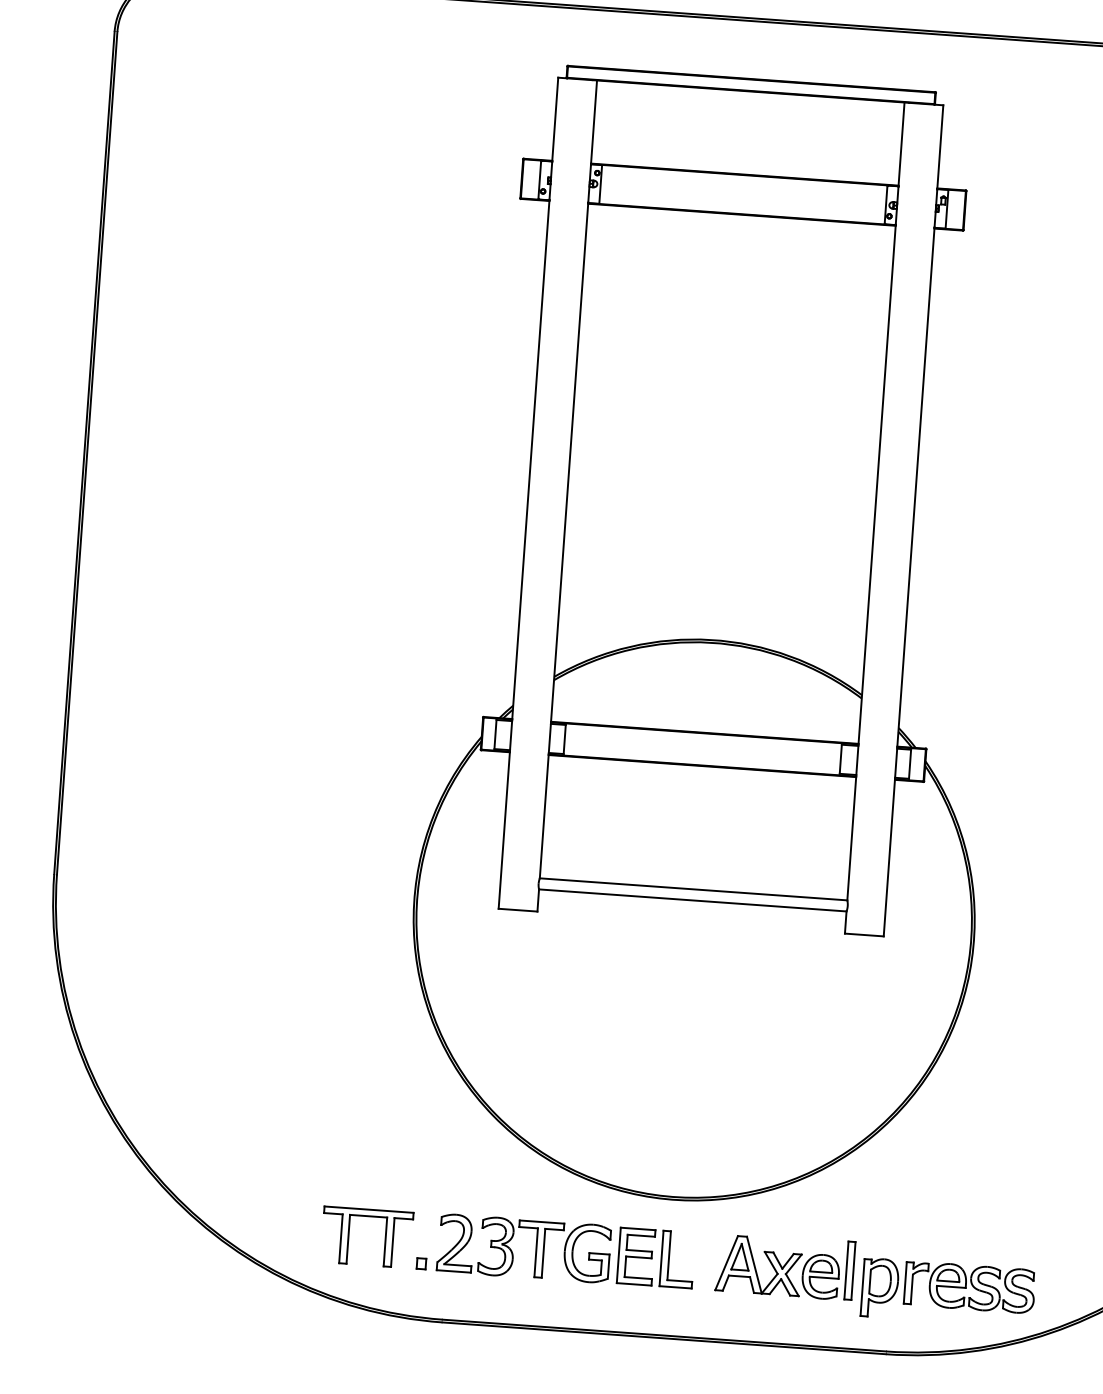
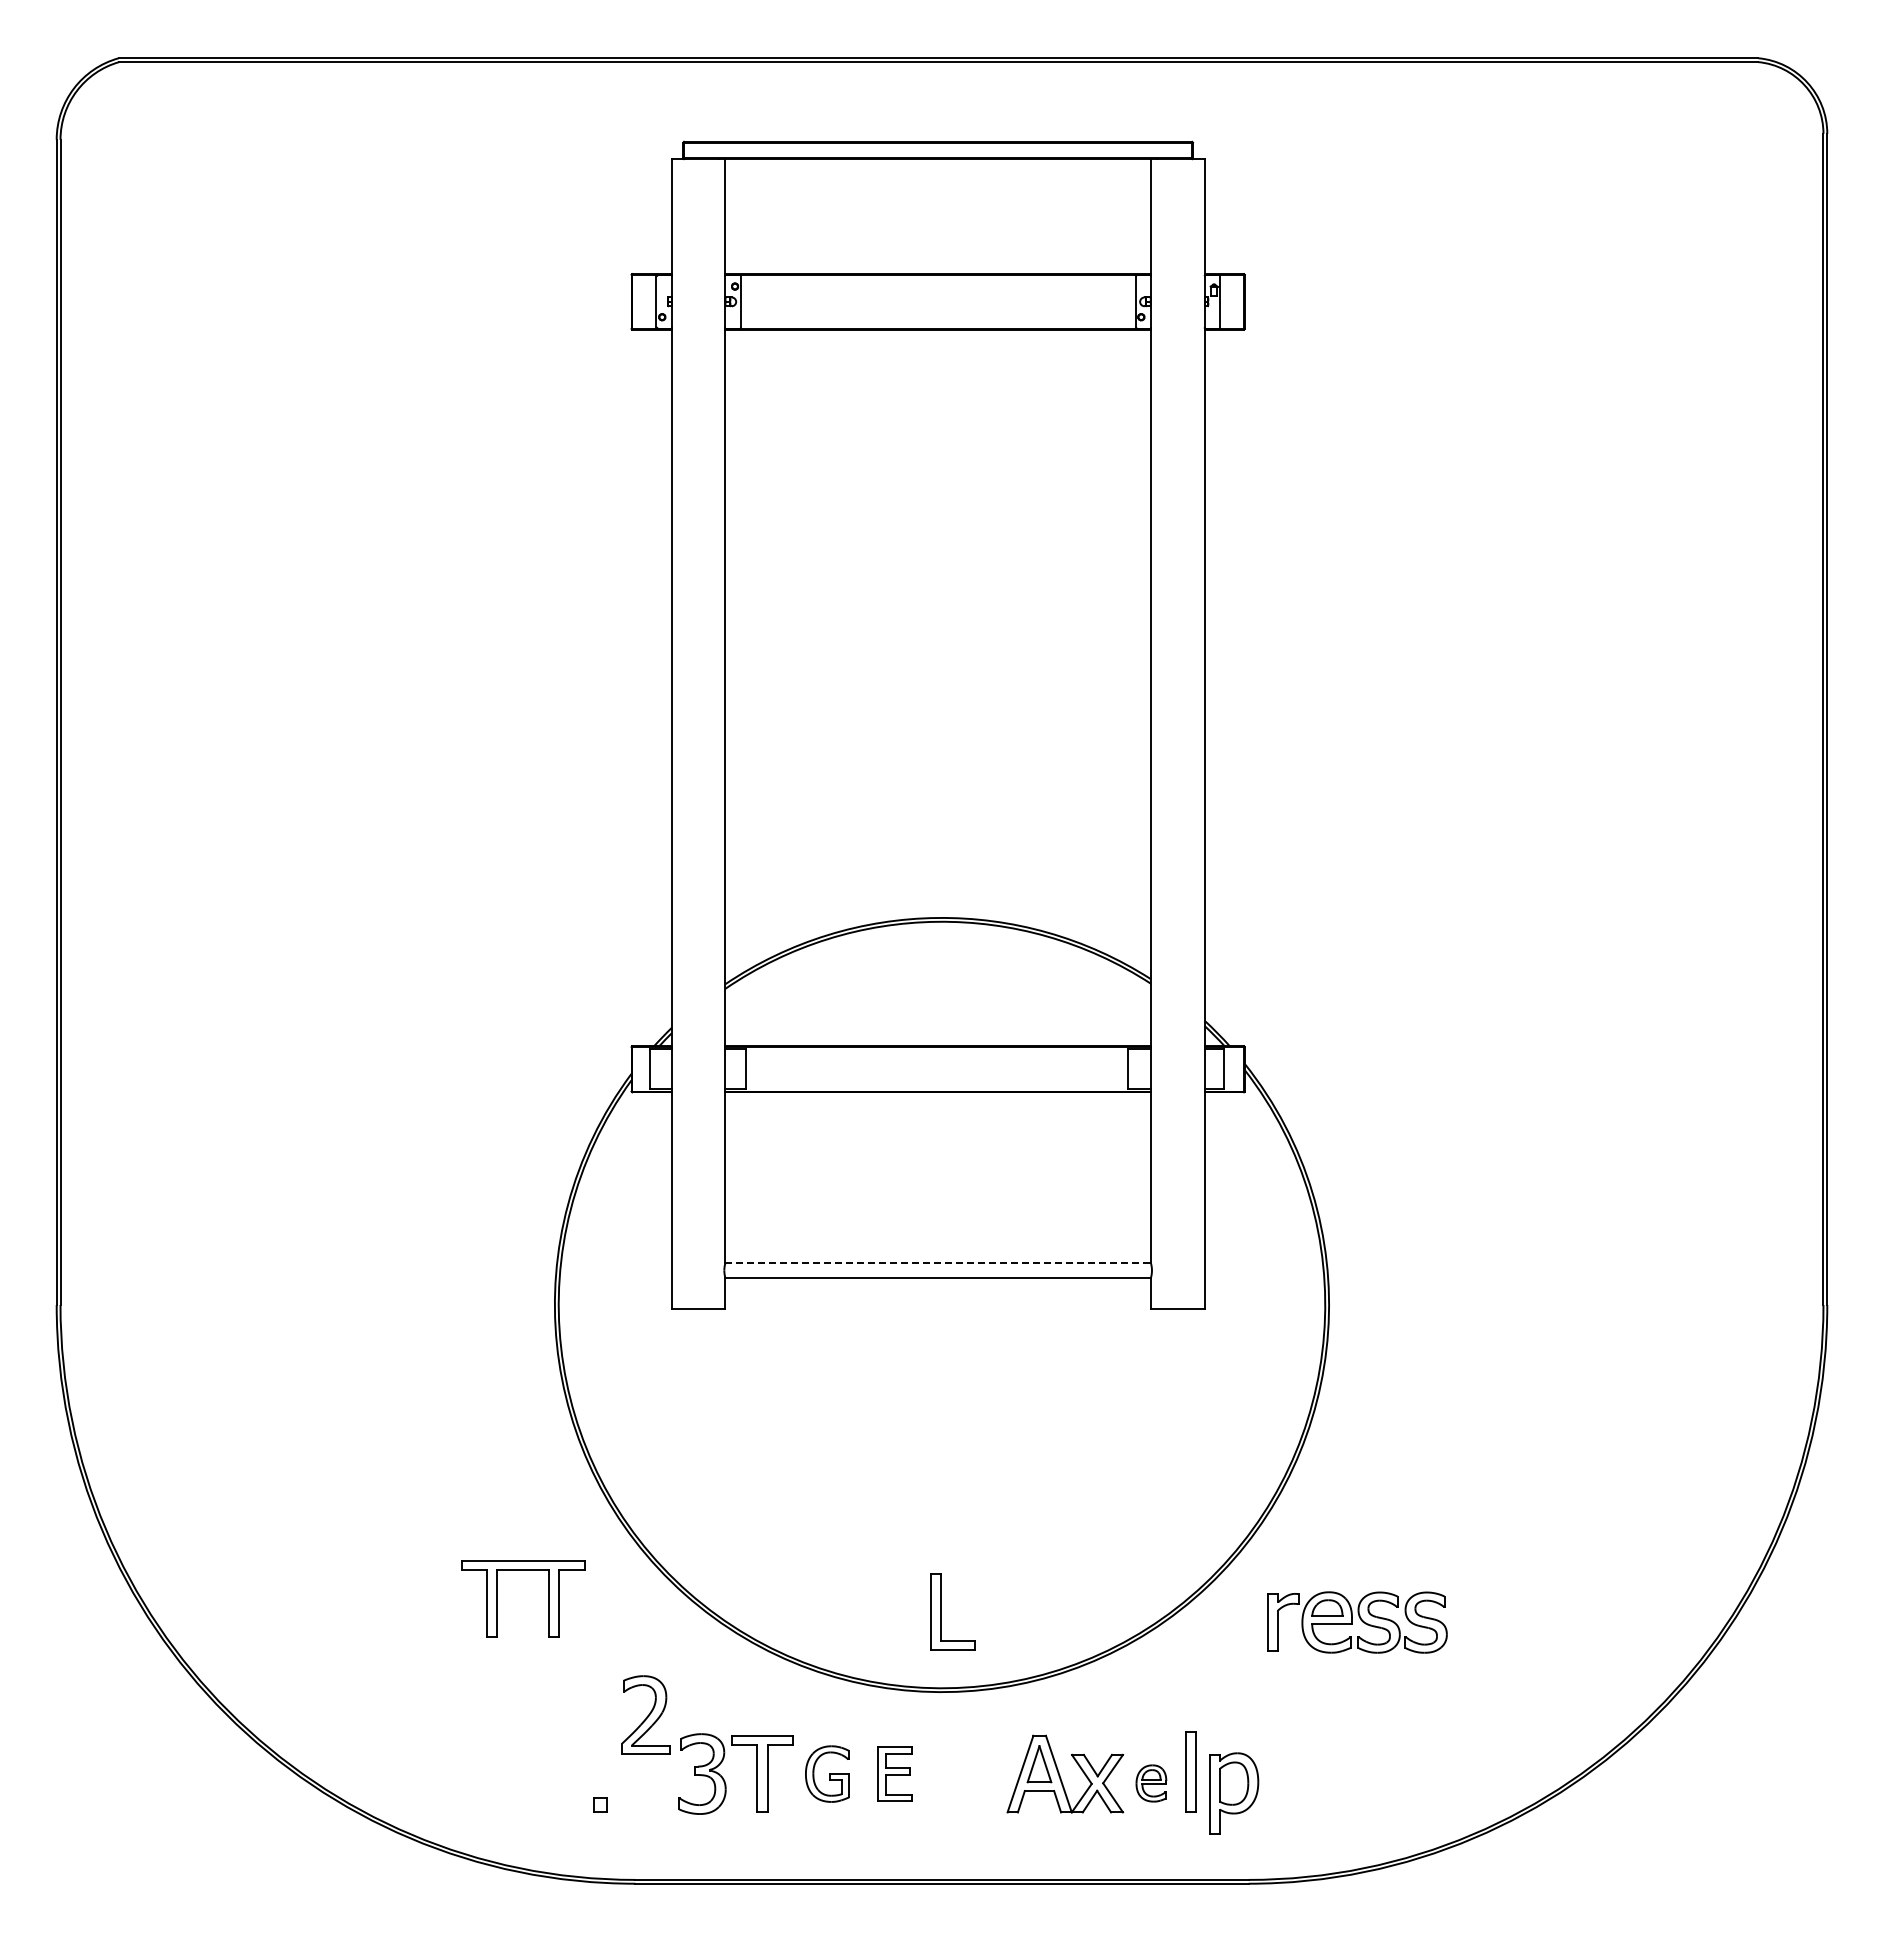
line: (693, 889) -> (938, 1262), solid -> dashed
part: (385, 1238) -> (548, 1598), moved
part: (455, 1242) -> (645, 1714), moved
part: (587, 1252) -> (827, 1773), size x0.7
part: (635, 1256) -> (894, 1773), size x0.7
part: (669, 1258) -> (941, 1611), moved
part: (820, 1276) -> (1151, 1783), size x0.6
part: (969, 1287) -> (1357, 1622), moved

